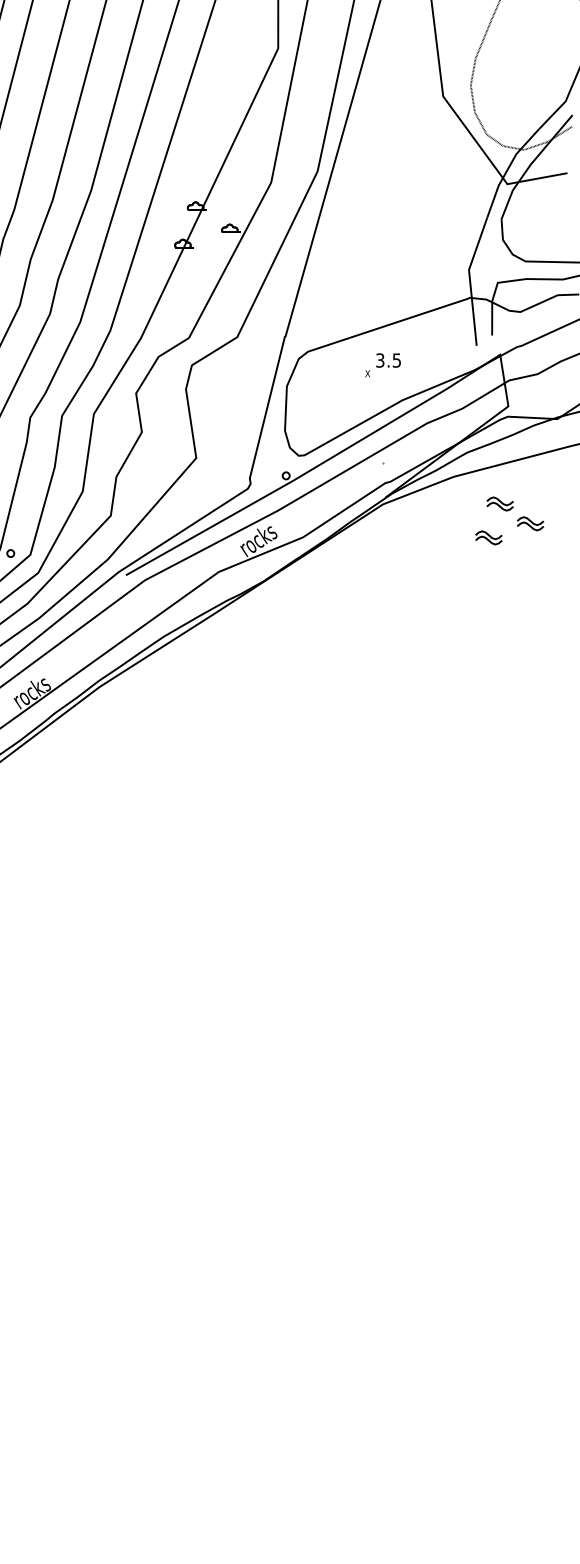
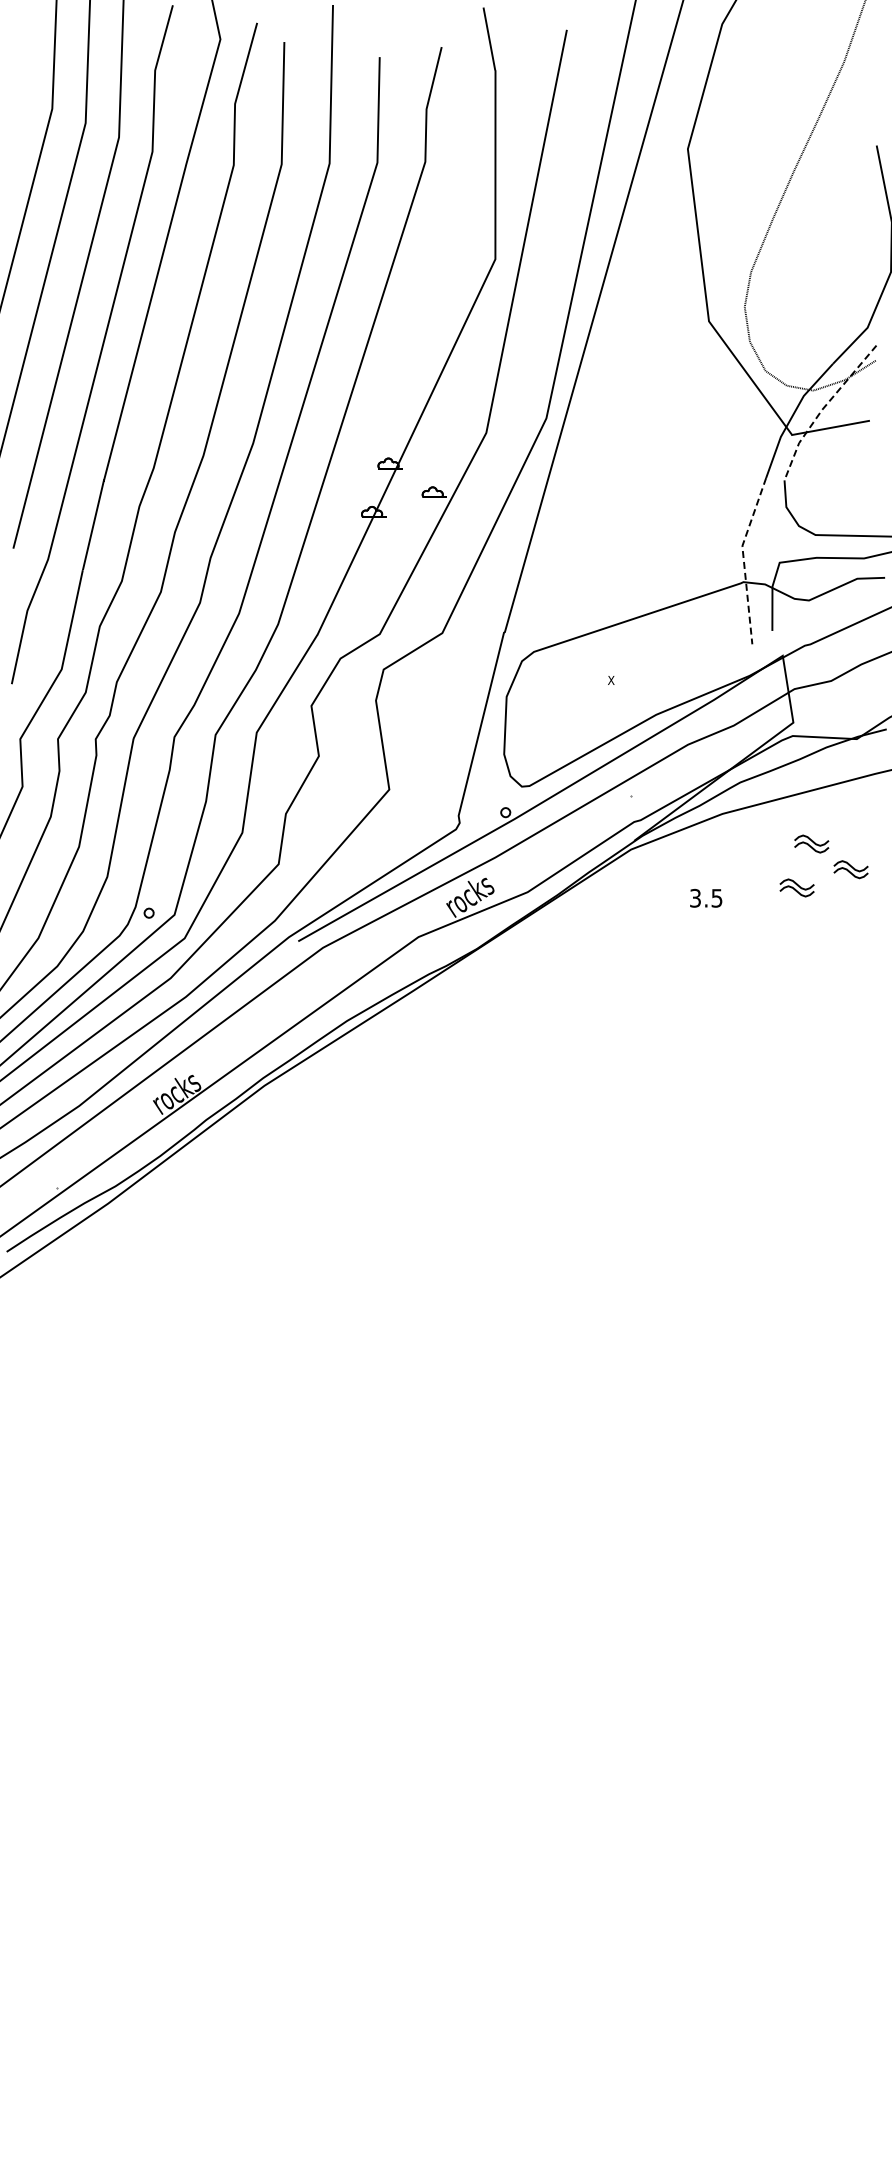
line: (530, 164) -> (822, 409), solid -> dashed
line: (469, 280) -> (743, 559), solid -> dashed
text: (388, 360) -> (706, 898), moved
part: (516, 520) -> (833, 865), moved

